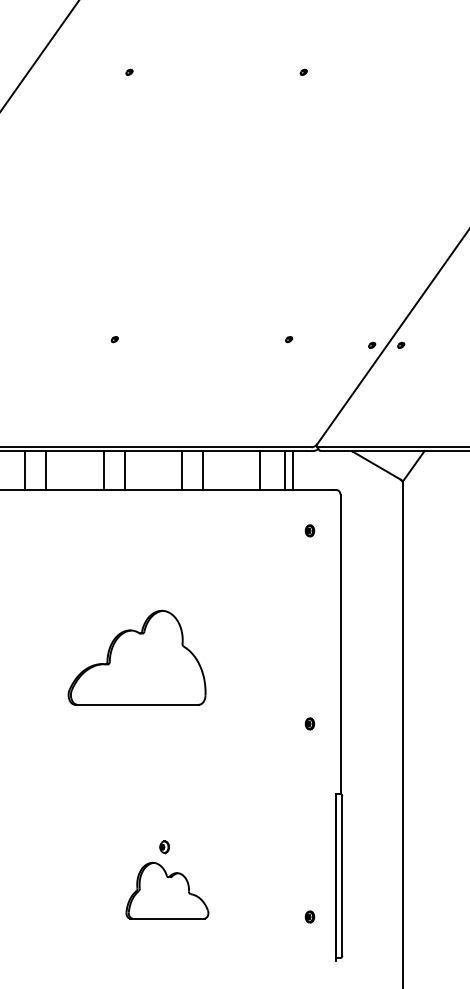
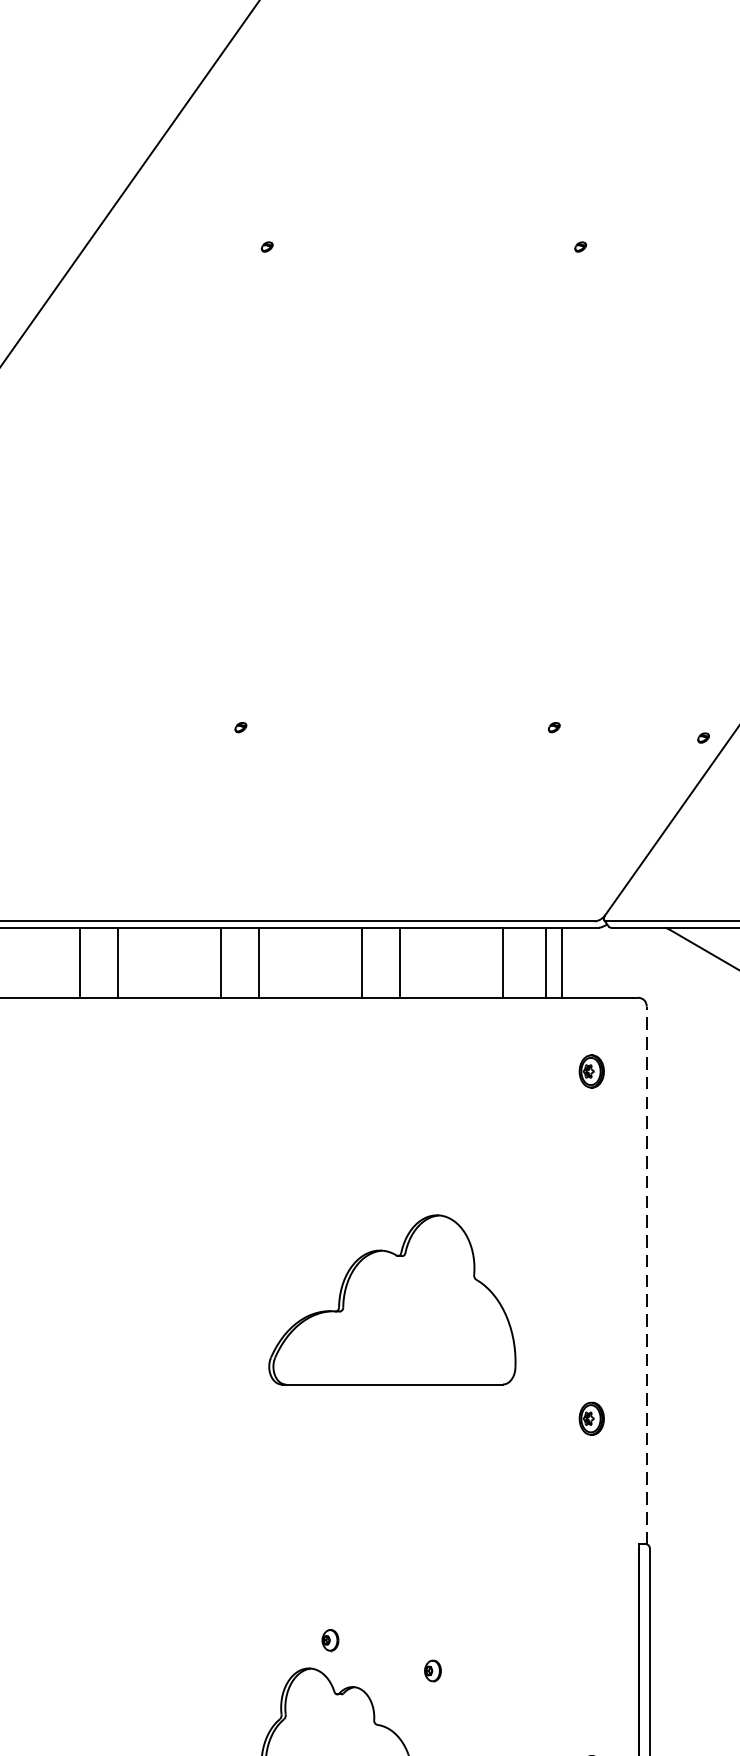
part: (309, 530) -> (590, 1070), size x1.6
line: (340, 644) -> (646, 1275), solid -> dashed
part: (136, 657) -> (391, 1299), moved
part: (309, 723) -> (590, 1417), size x1.6
part: (221, 864) -> (432, 1671), added

